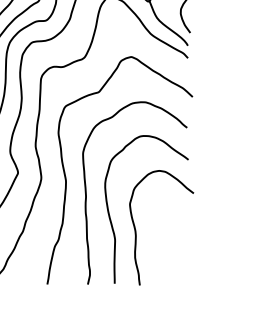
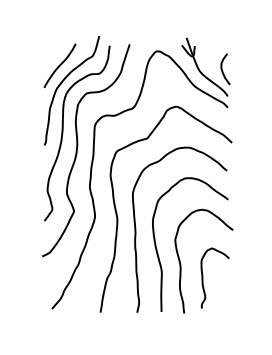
curve: (161, 245) -> (203, 277), added

